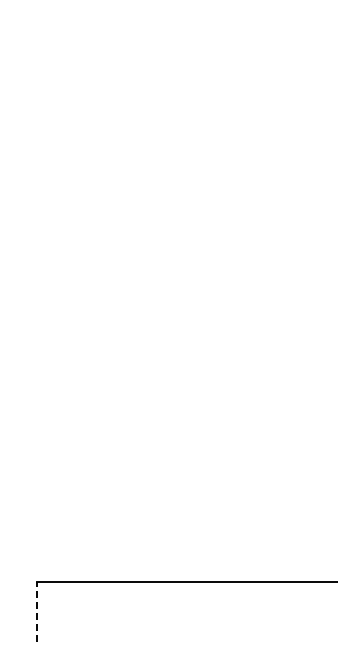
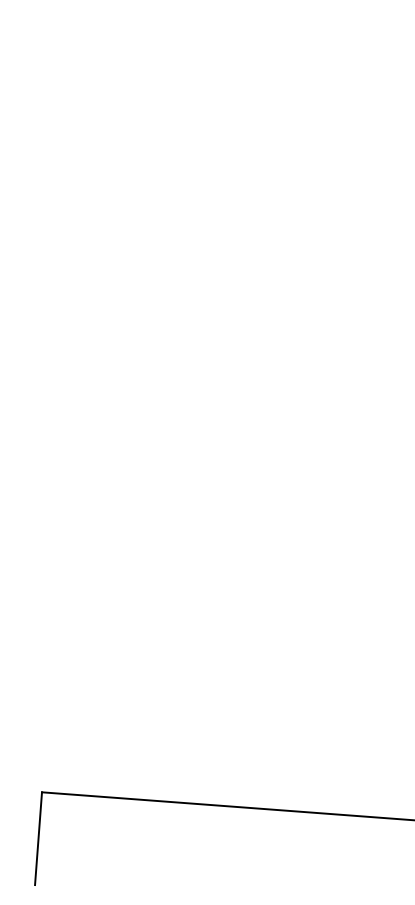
line: (36, 612) -> (38, 839), dashed -> solid

